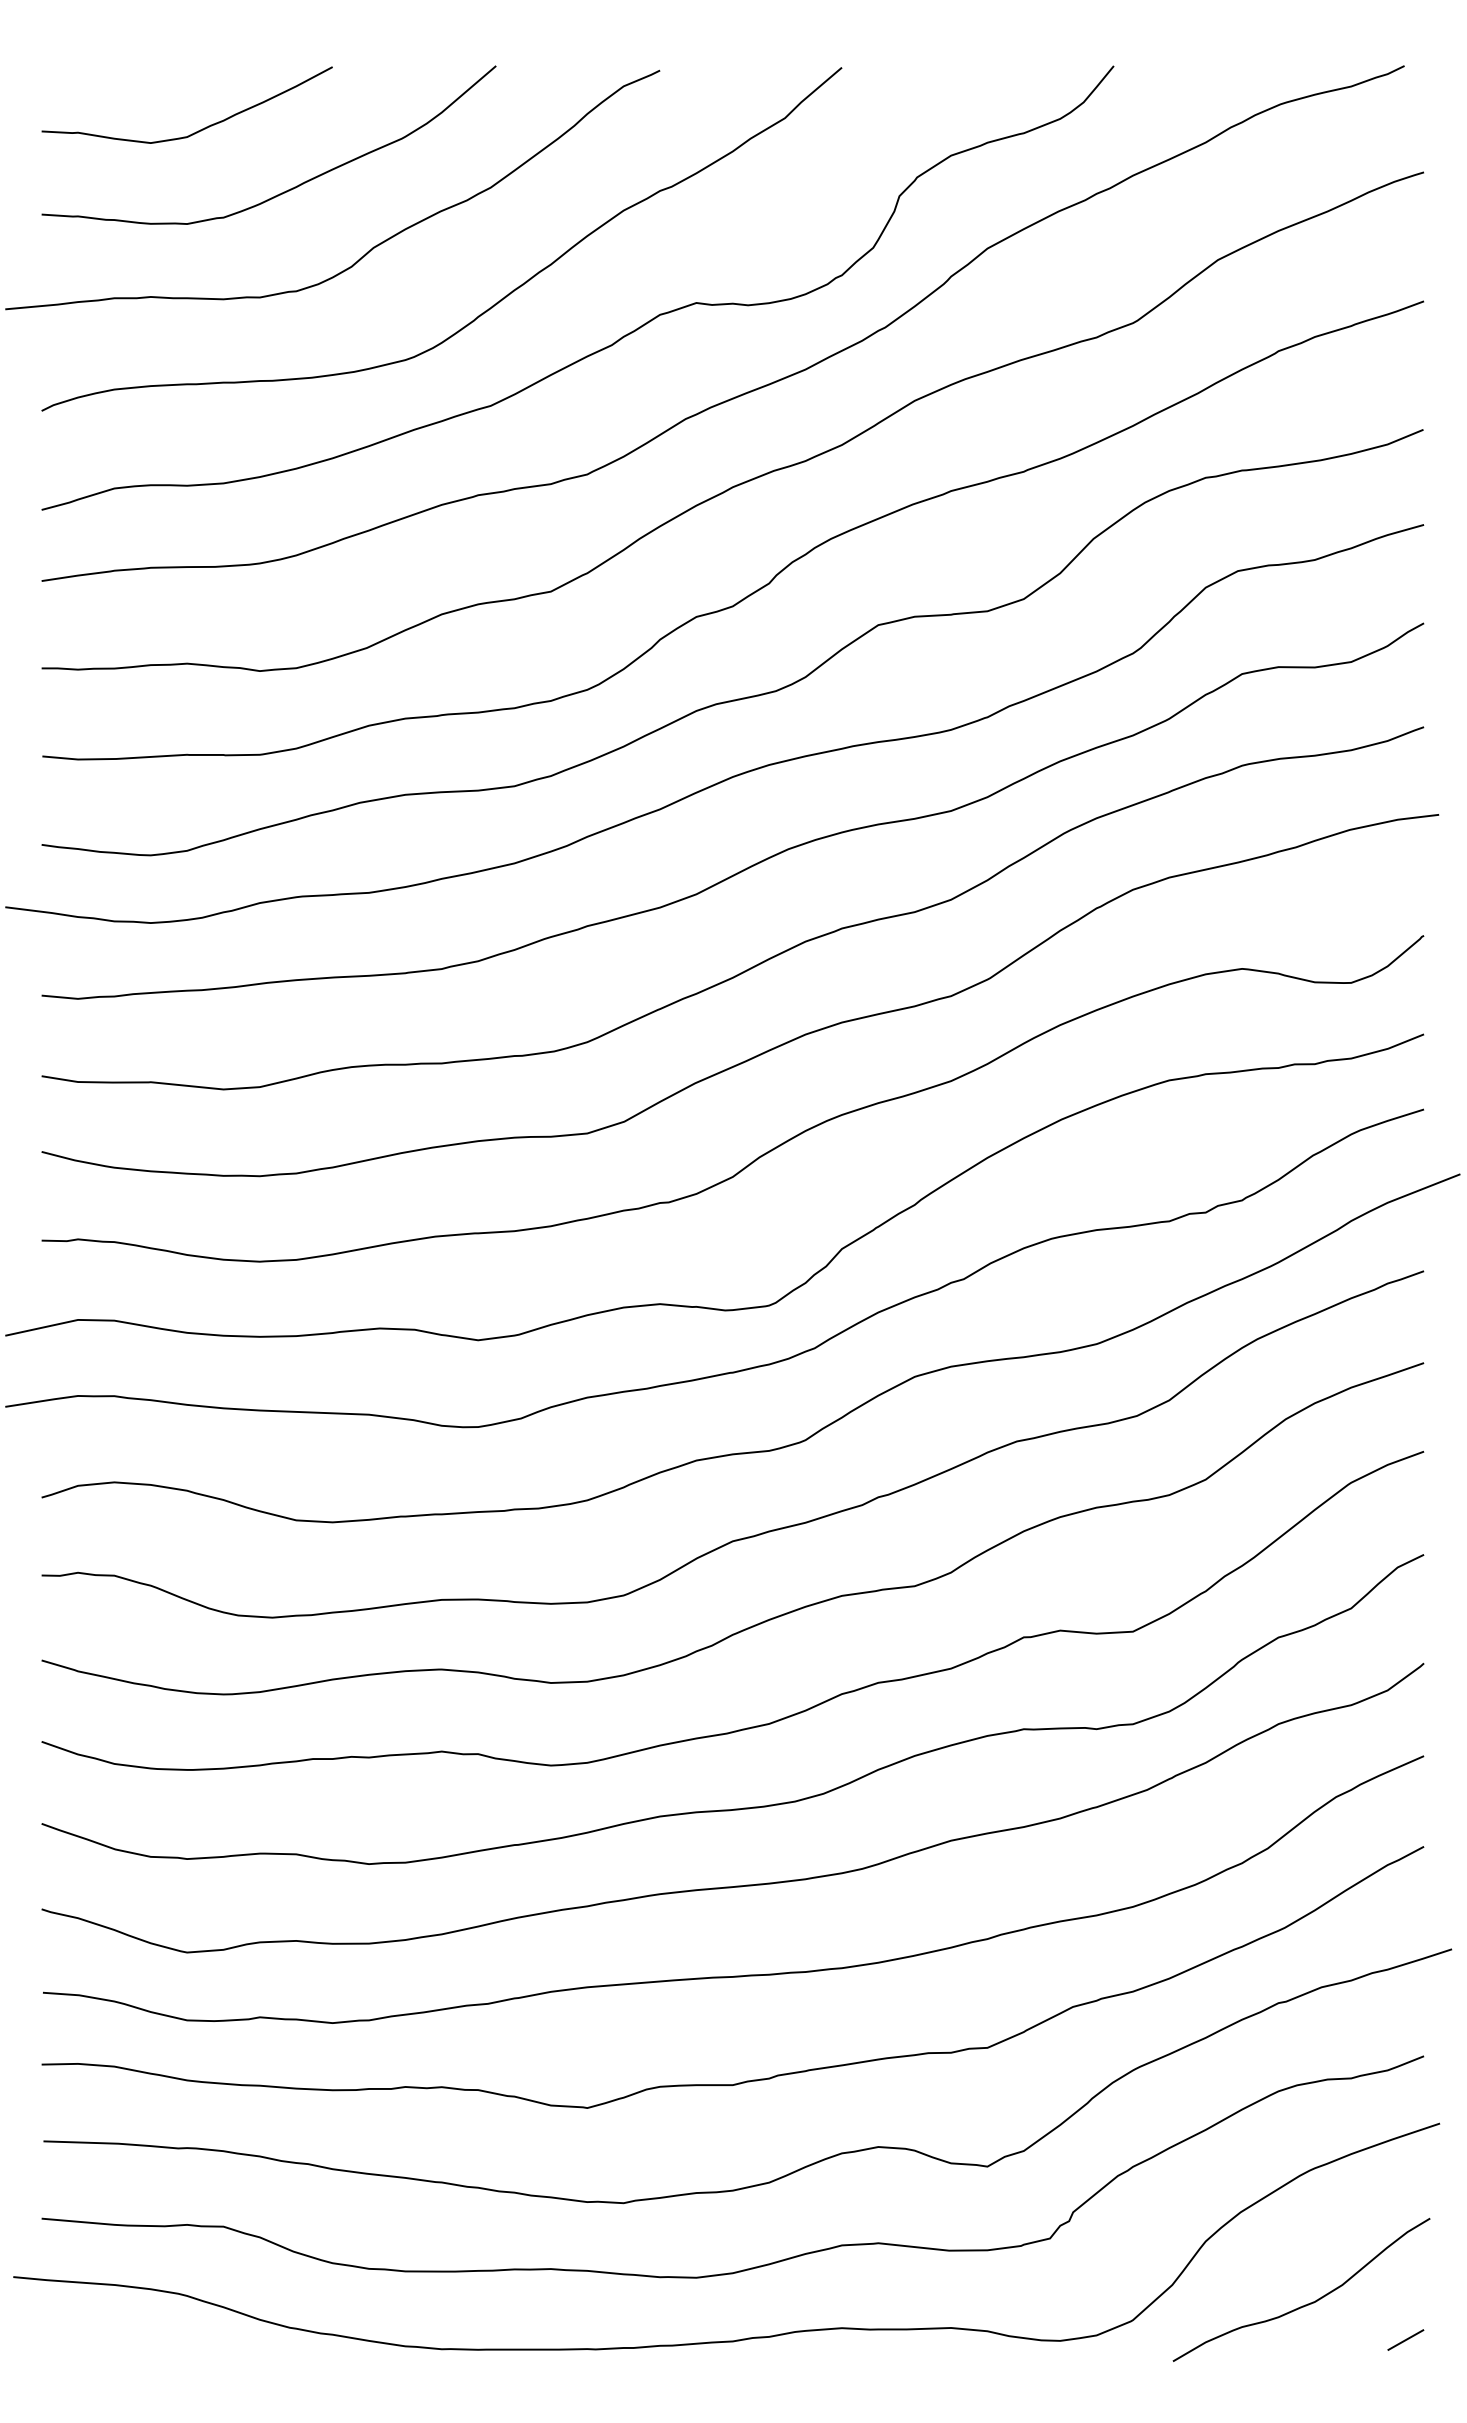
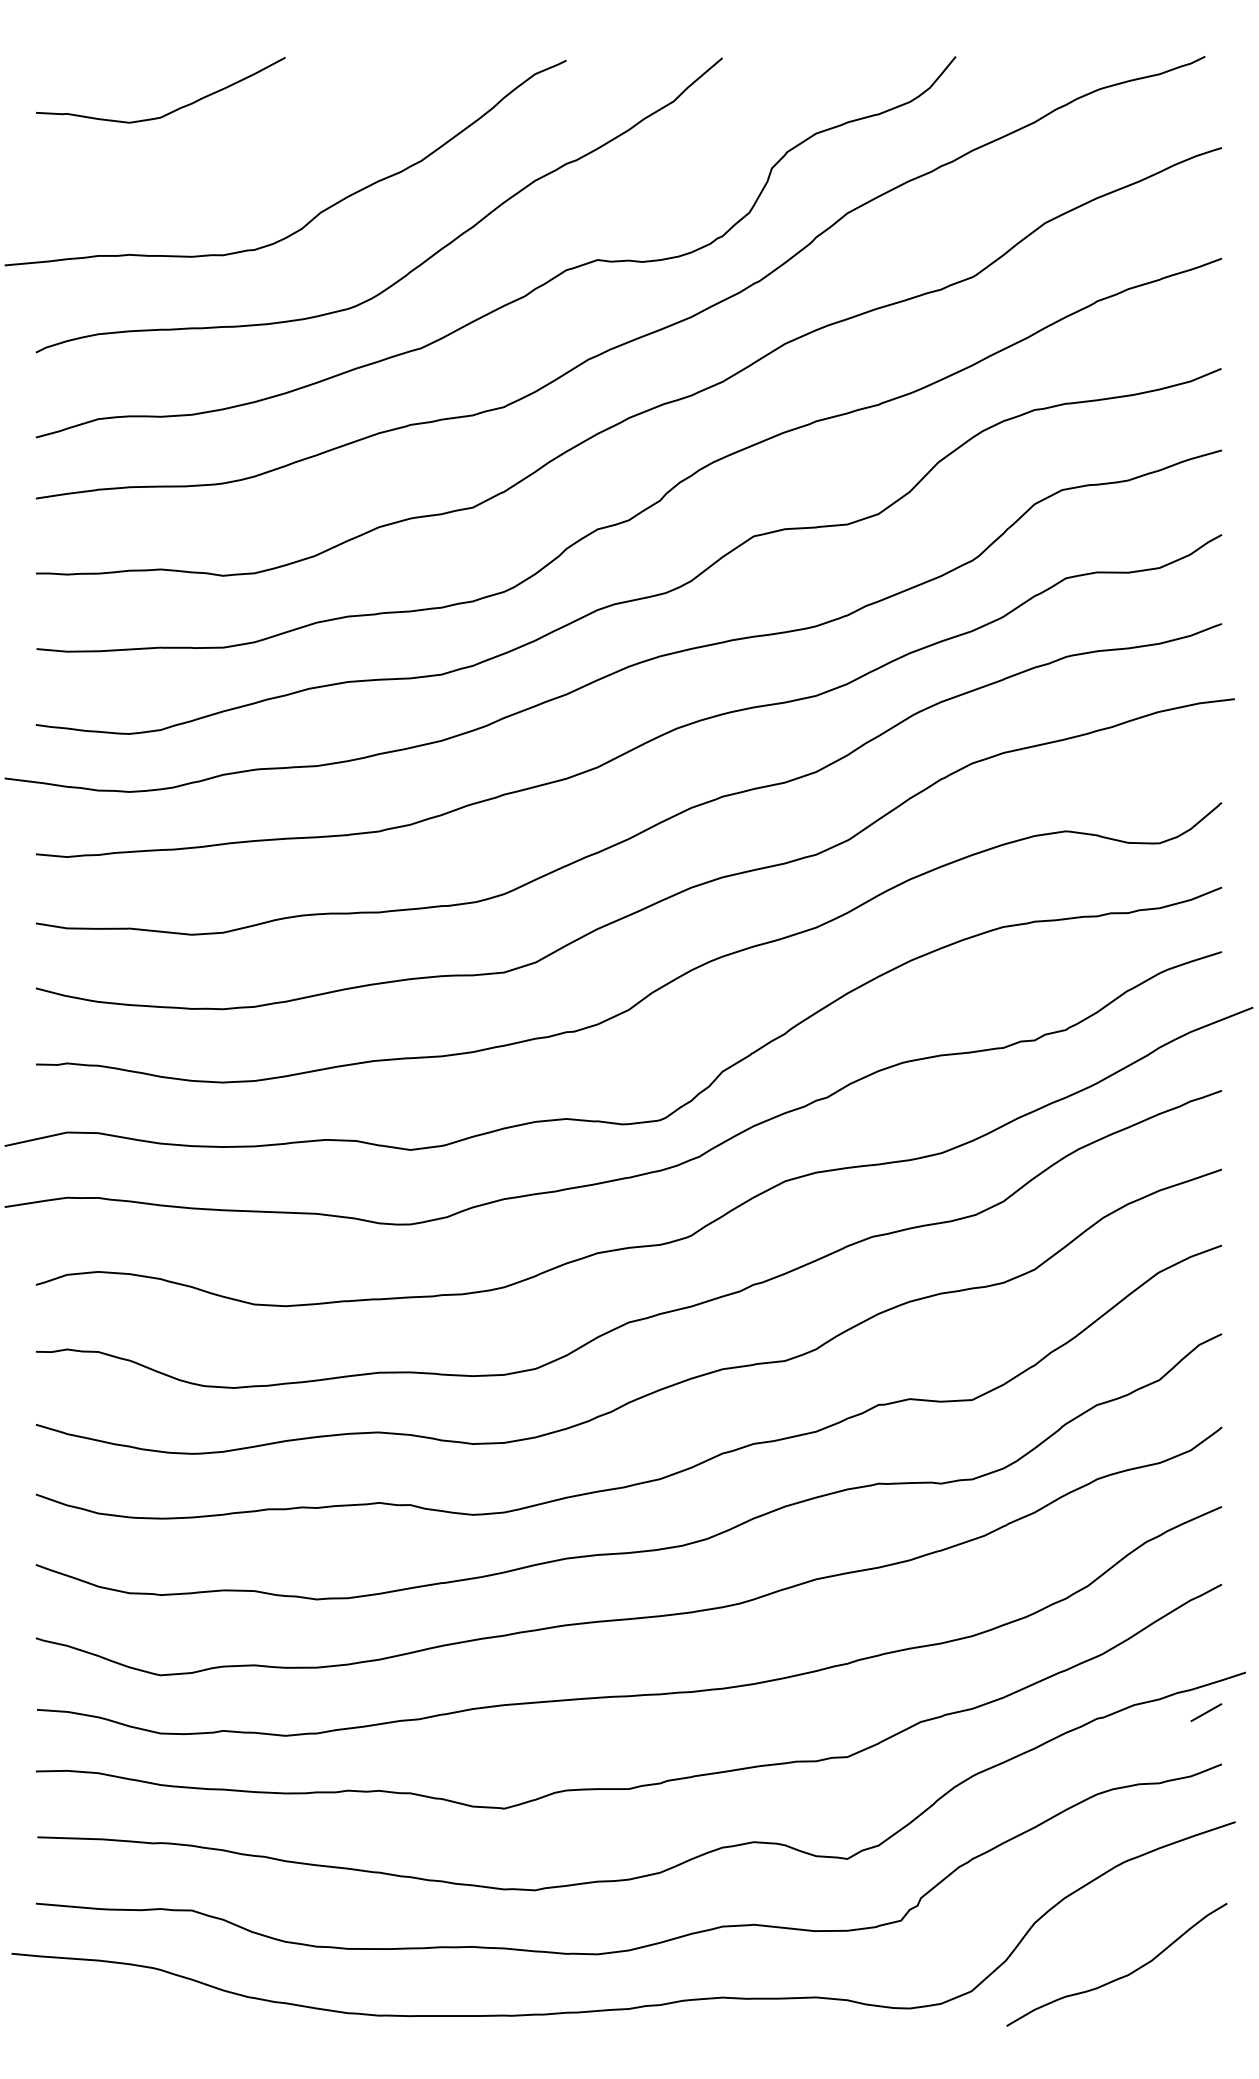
curve: (290, 188) -> (249, 161), removed
line: (1405, 2339) -> (1206, 1712), moved

